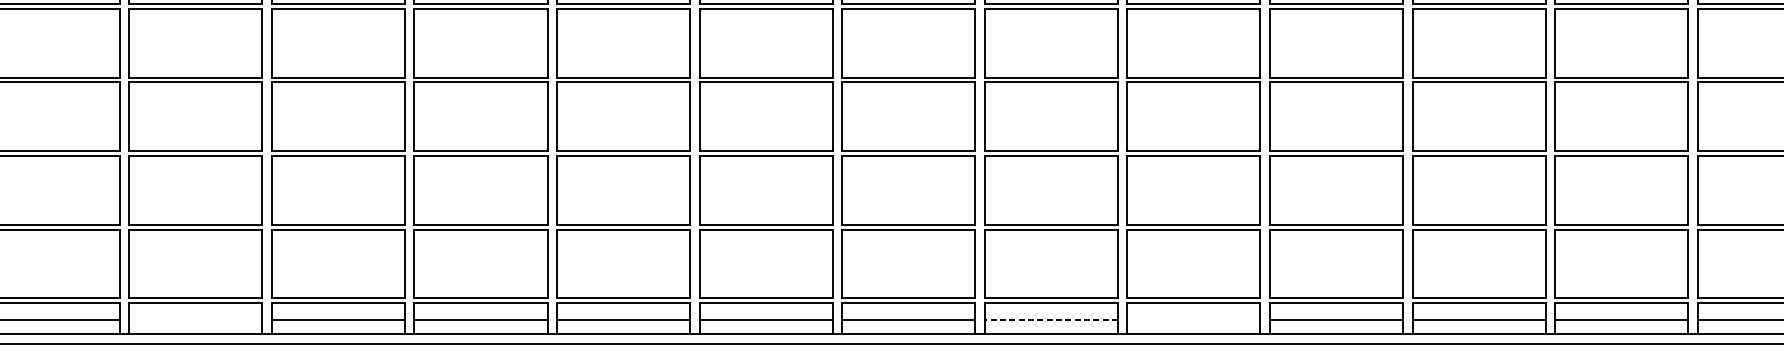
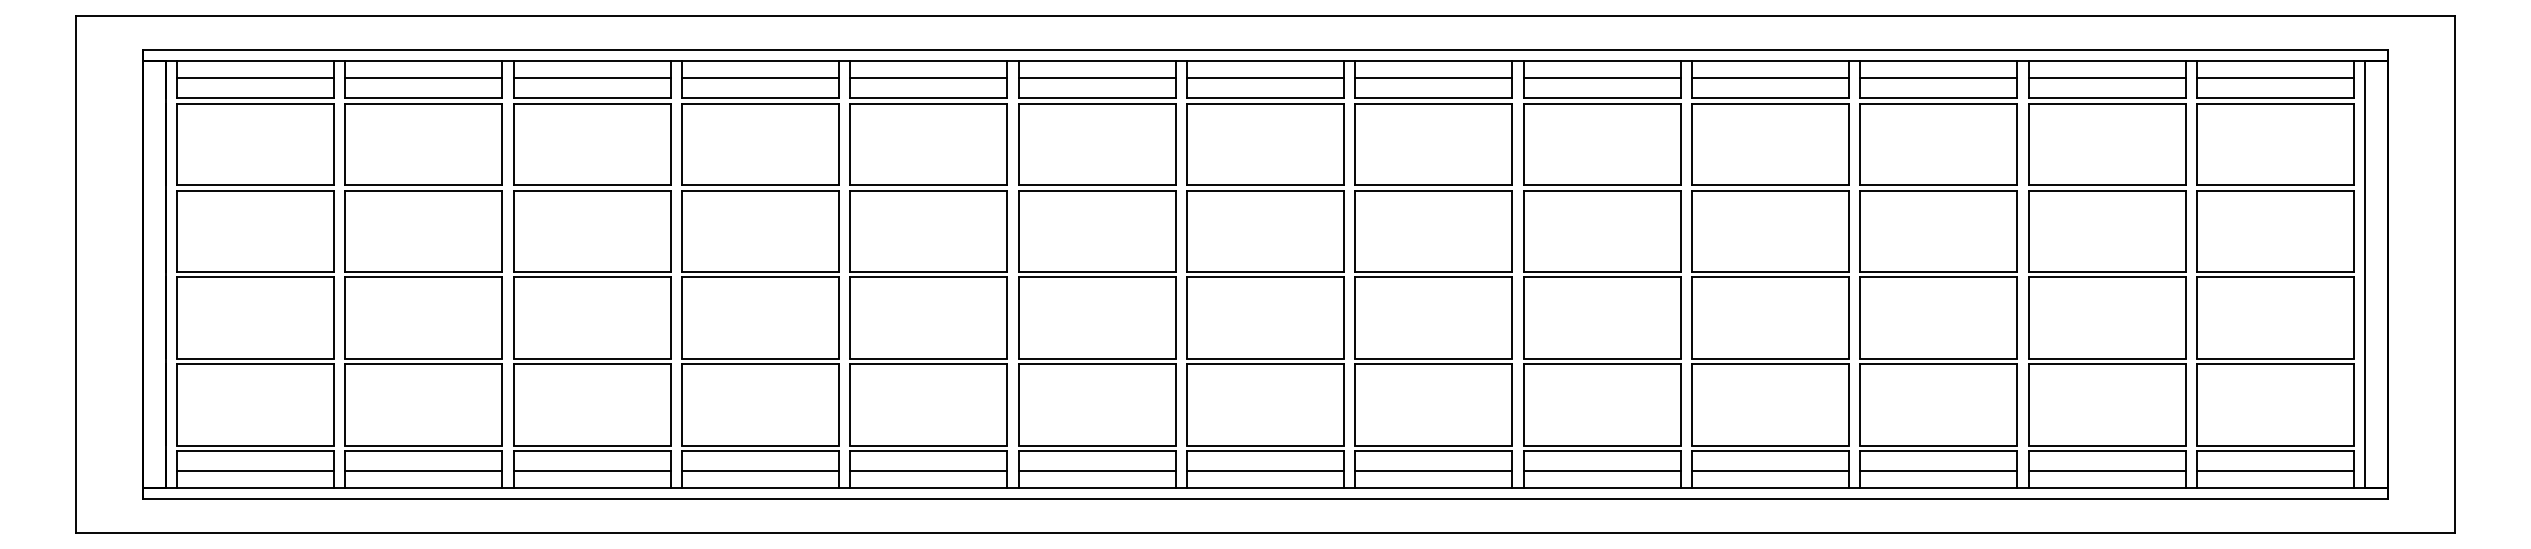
line: (195, 319) -> (423, 470), added
line: (1050, 319) -> (1433, 470), dashed -> solid
line: (1193, 319) -> (1601, 470), added

